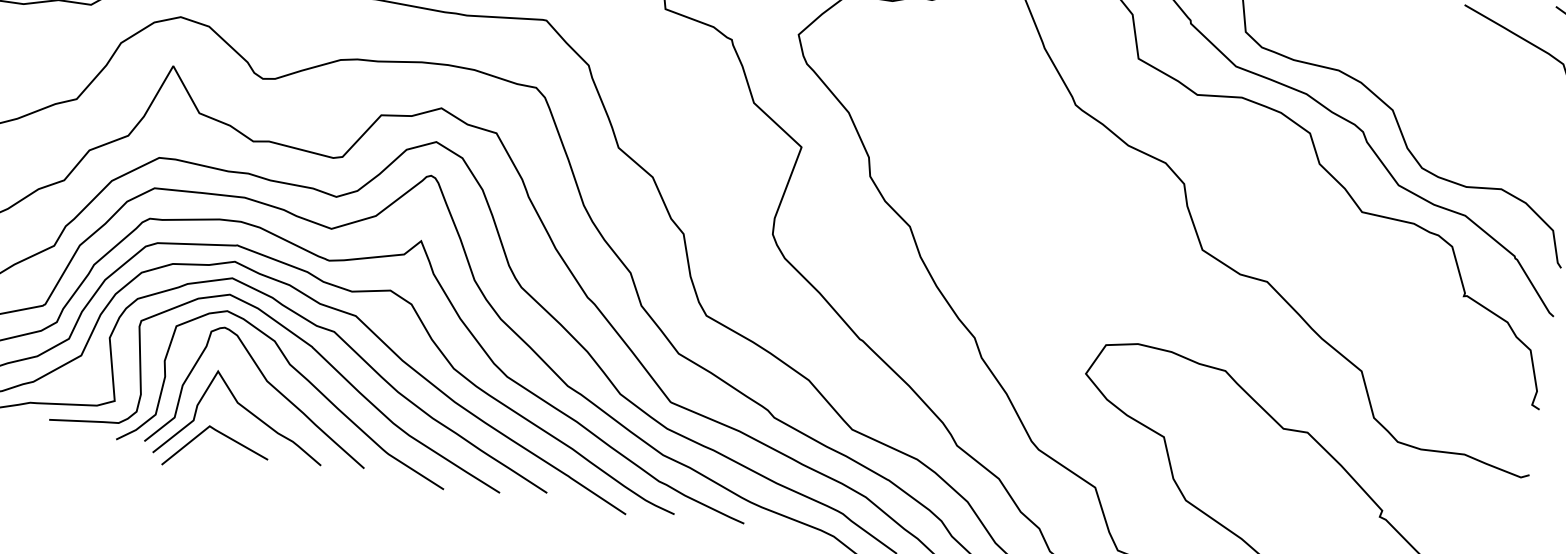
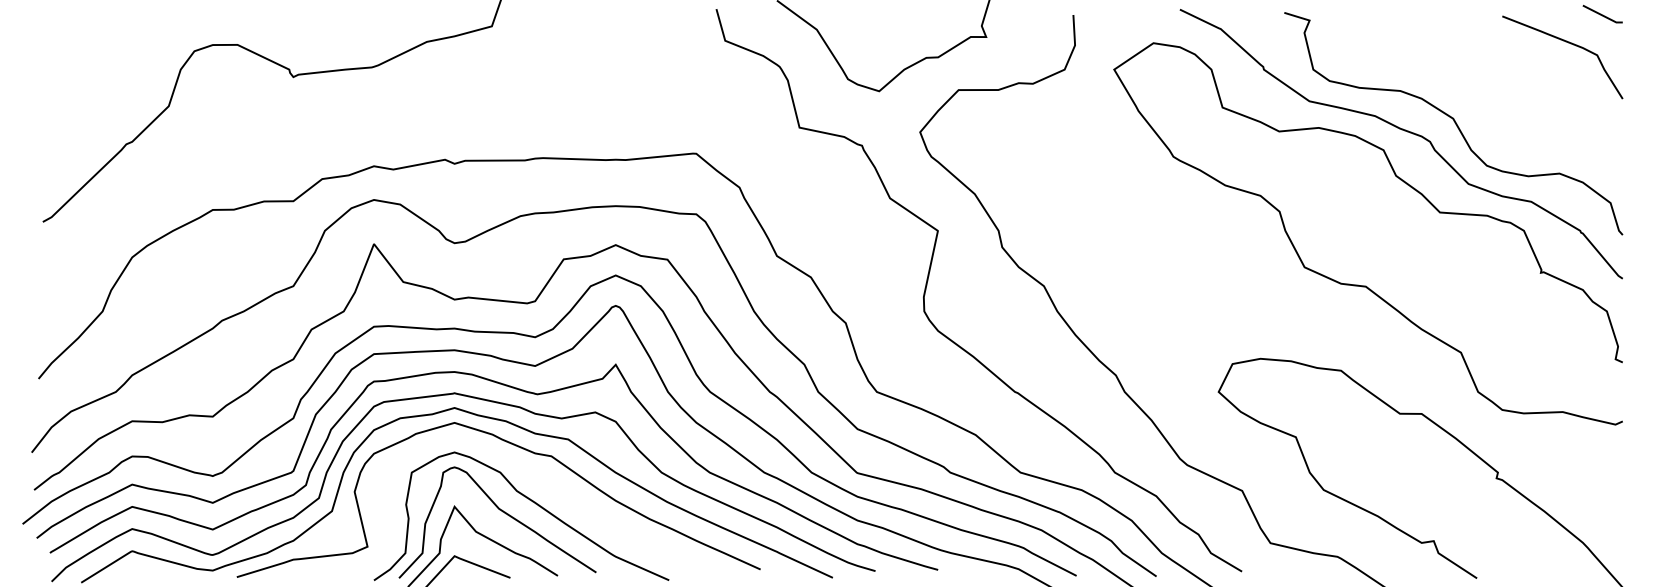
curve: (315, 351) -> (537, 476), removed

